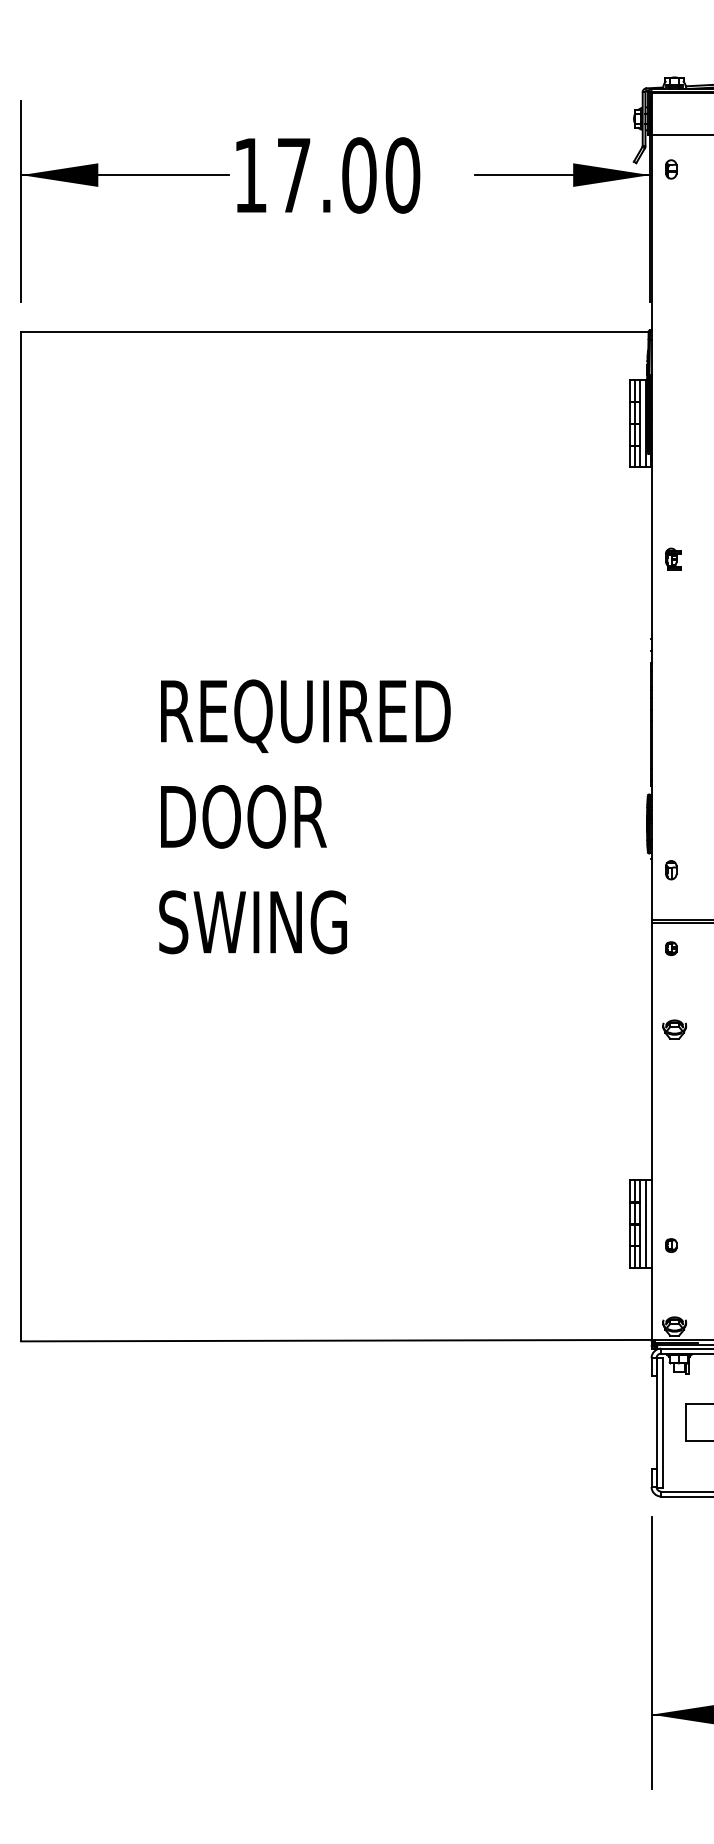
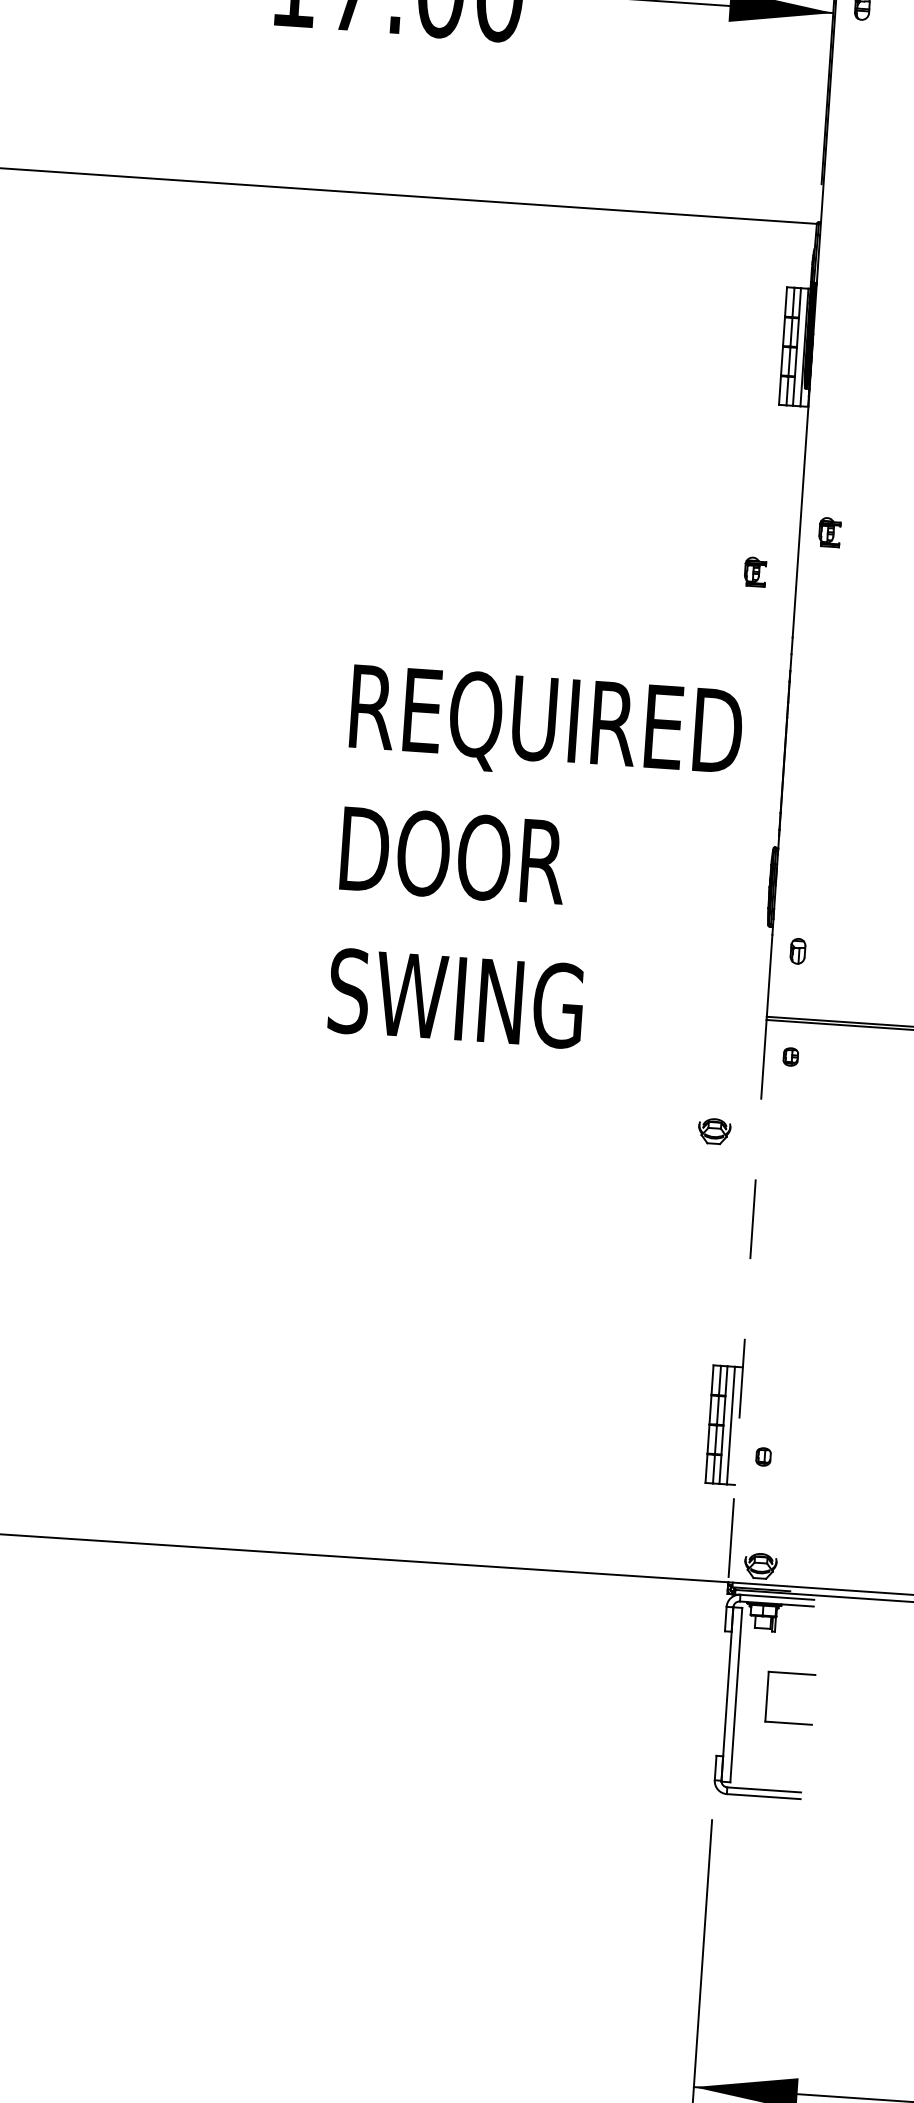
part: (620, 591) -> (755, 571), added
text: (304, 816) -> (535, 860), moved
part: (674, 1029) -> (714, 1131), moved
line: (651, 1131) -> (747, 1301), solid -> dashed

